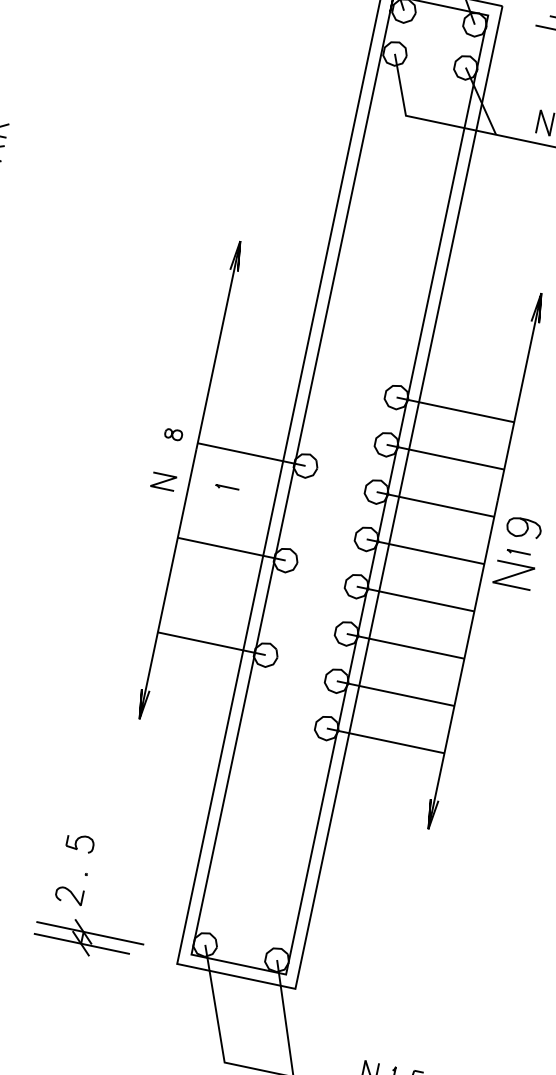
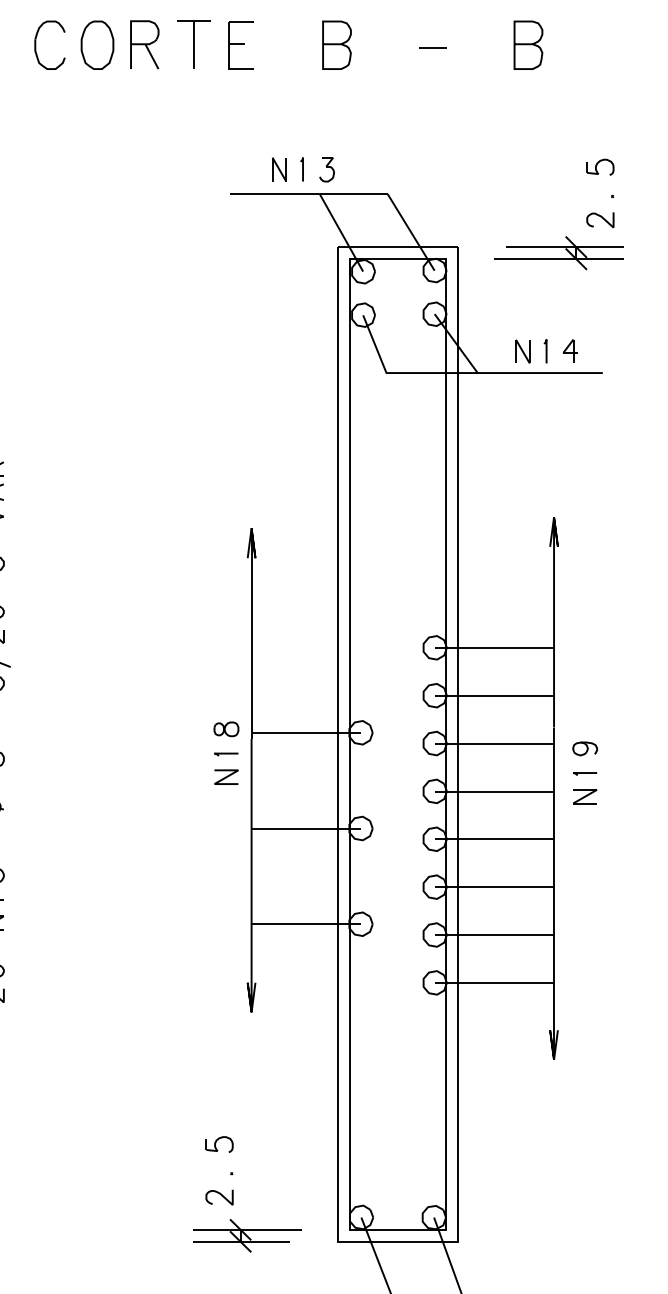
part: (173, 434) -> (226, 729), size x1.43
line: (227, 488) -> (226, 754), moved
part: (523, 527) -> (584, 748), size x0.71
part: (514, 575) -> (585, 796), size x0.62

